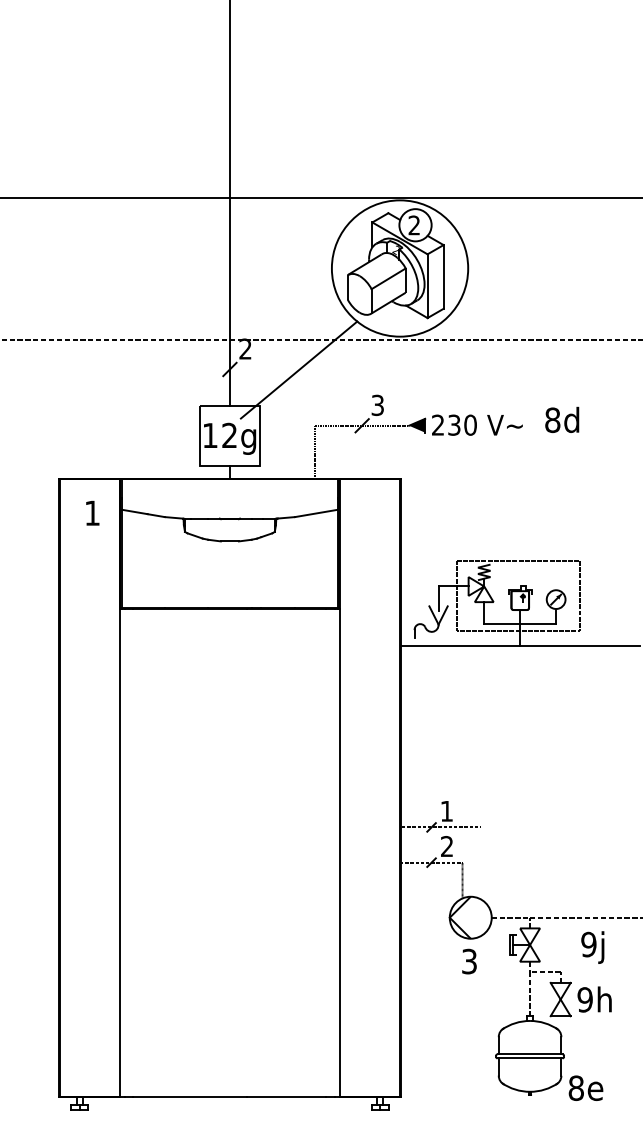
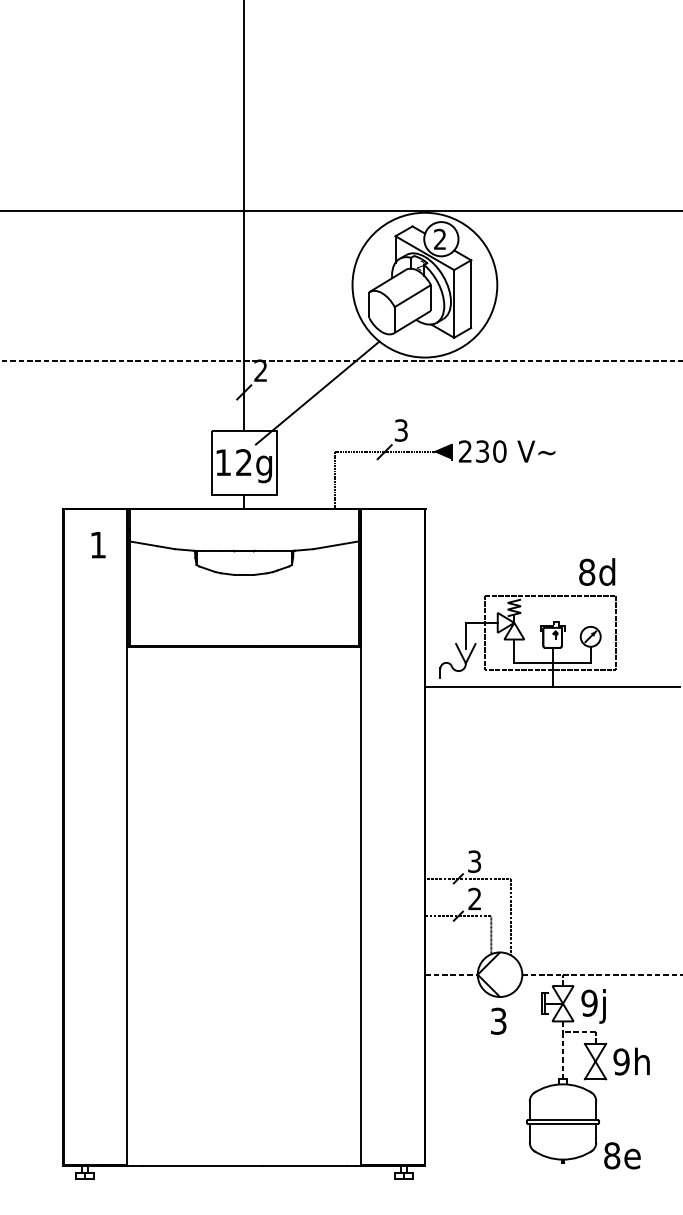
text: (562, 419) -> (597, 571), moved
text: (446, 811) -> (474, 861), 1 -> 3
line: (480, 862) -> (510, 916), added
line: (425, 917) -> (451, 974), added
text: (592, 947) -> (593, 1006), moved

